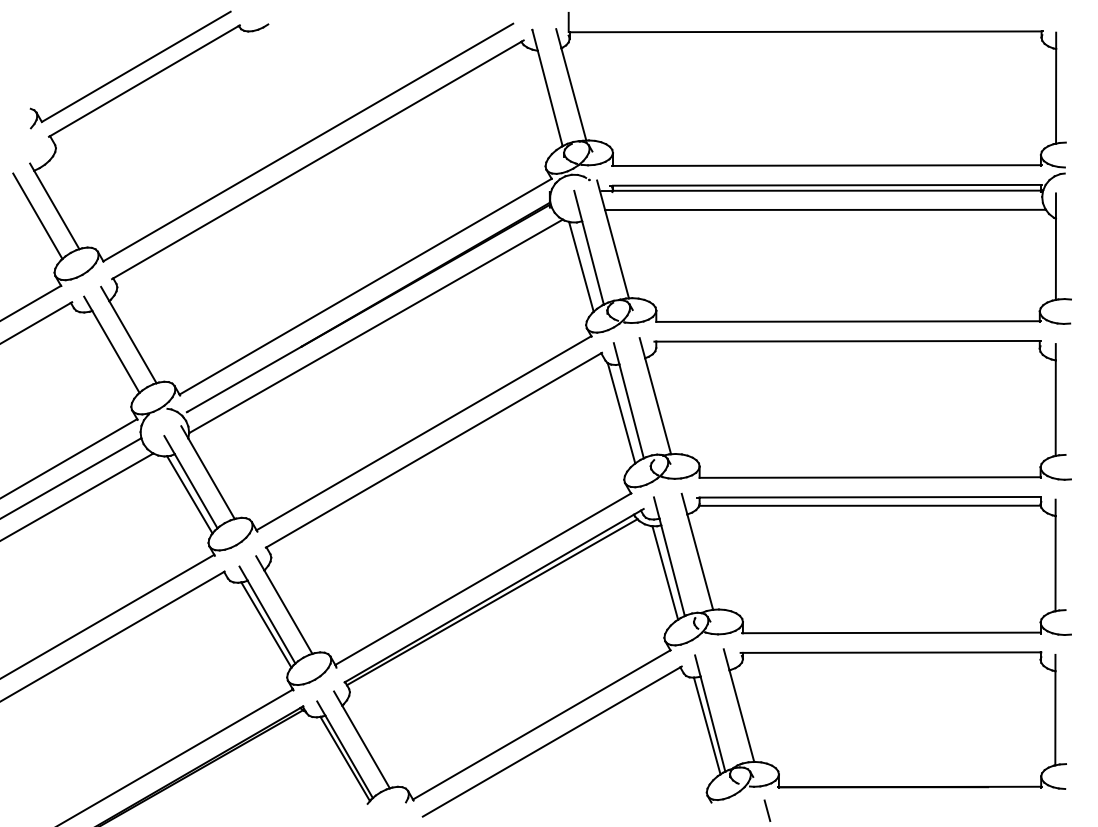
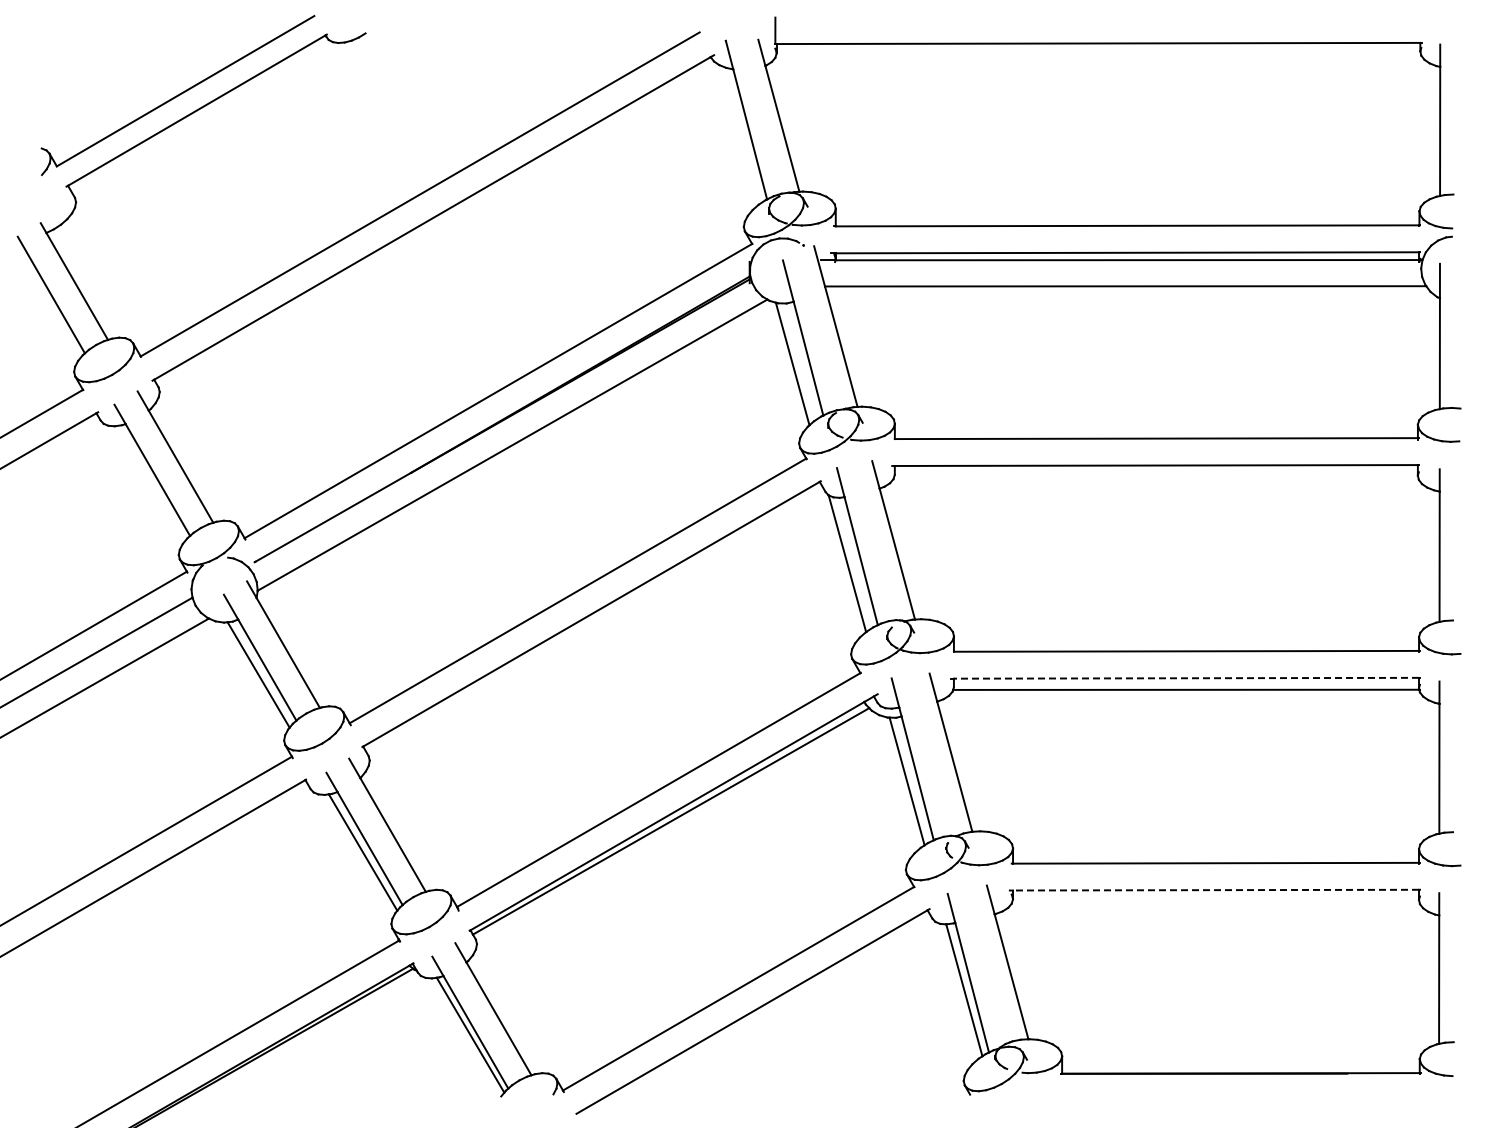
line: (870, 497) -> (1186, 678), solid -> dashed
line: (892, 652) -> (1216, 890), solid -> dashed
line: (767, 810) -> (1046, 1105), removed

